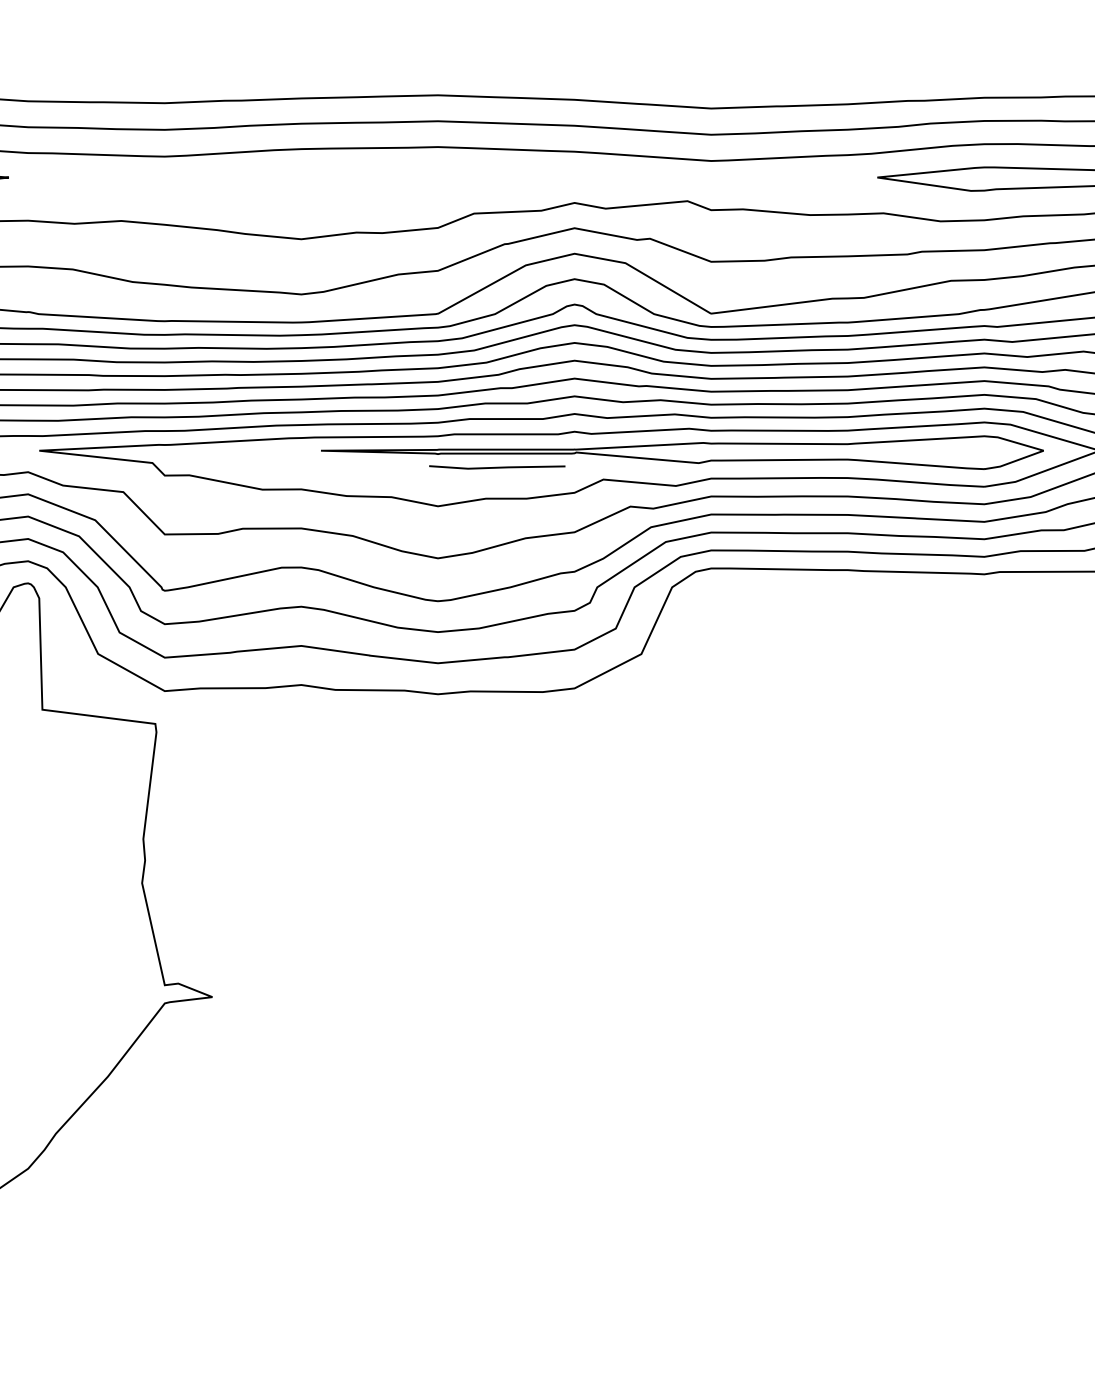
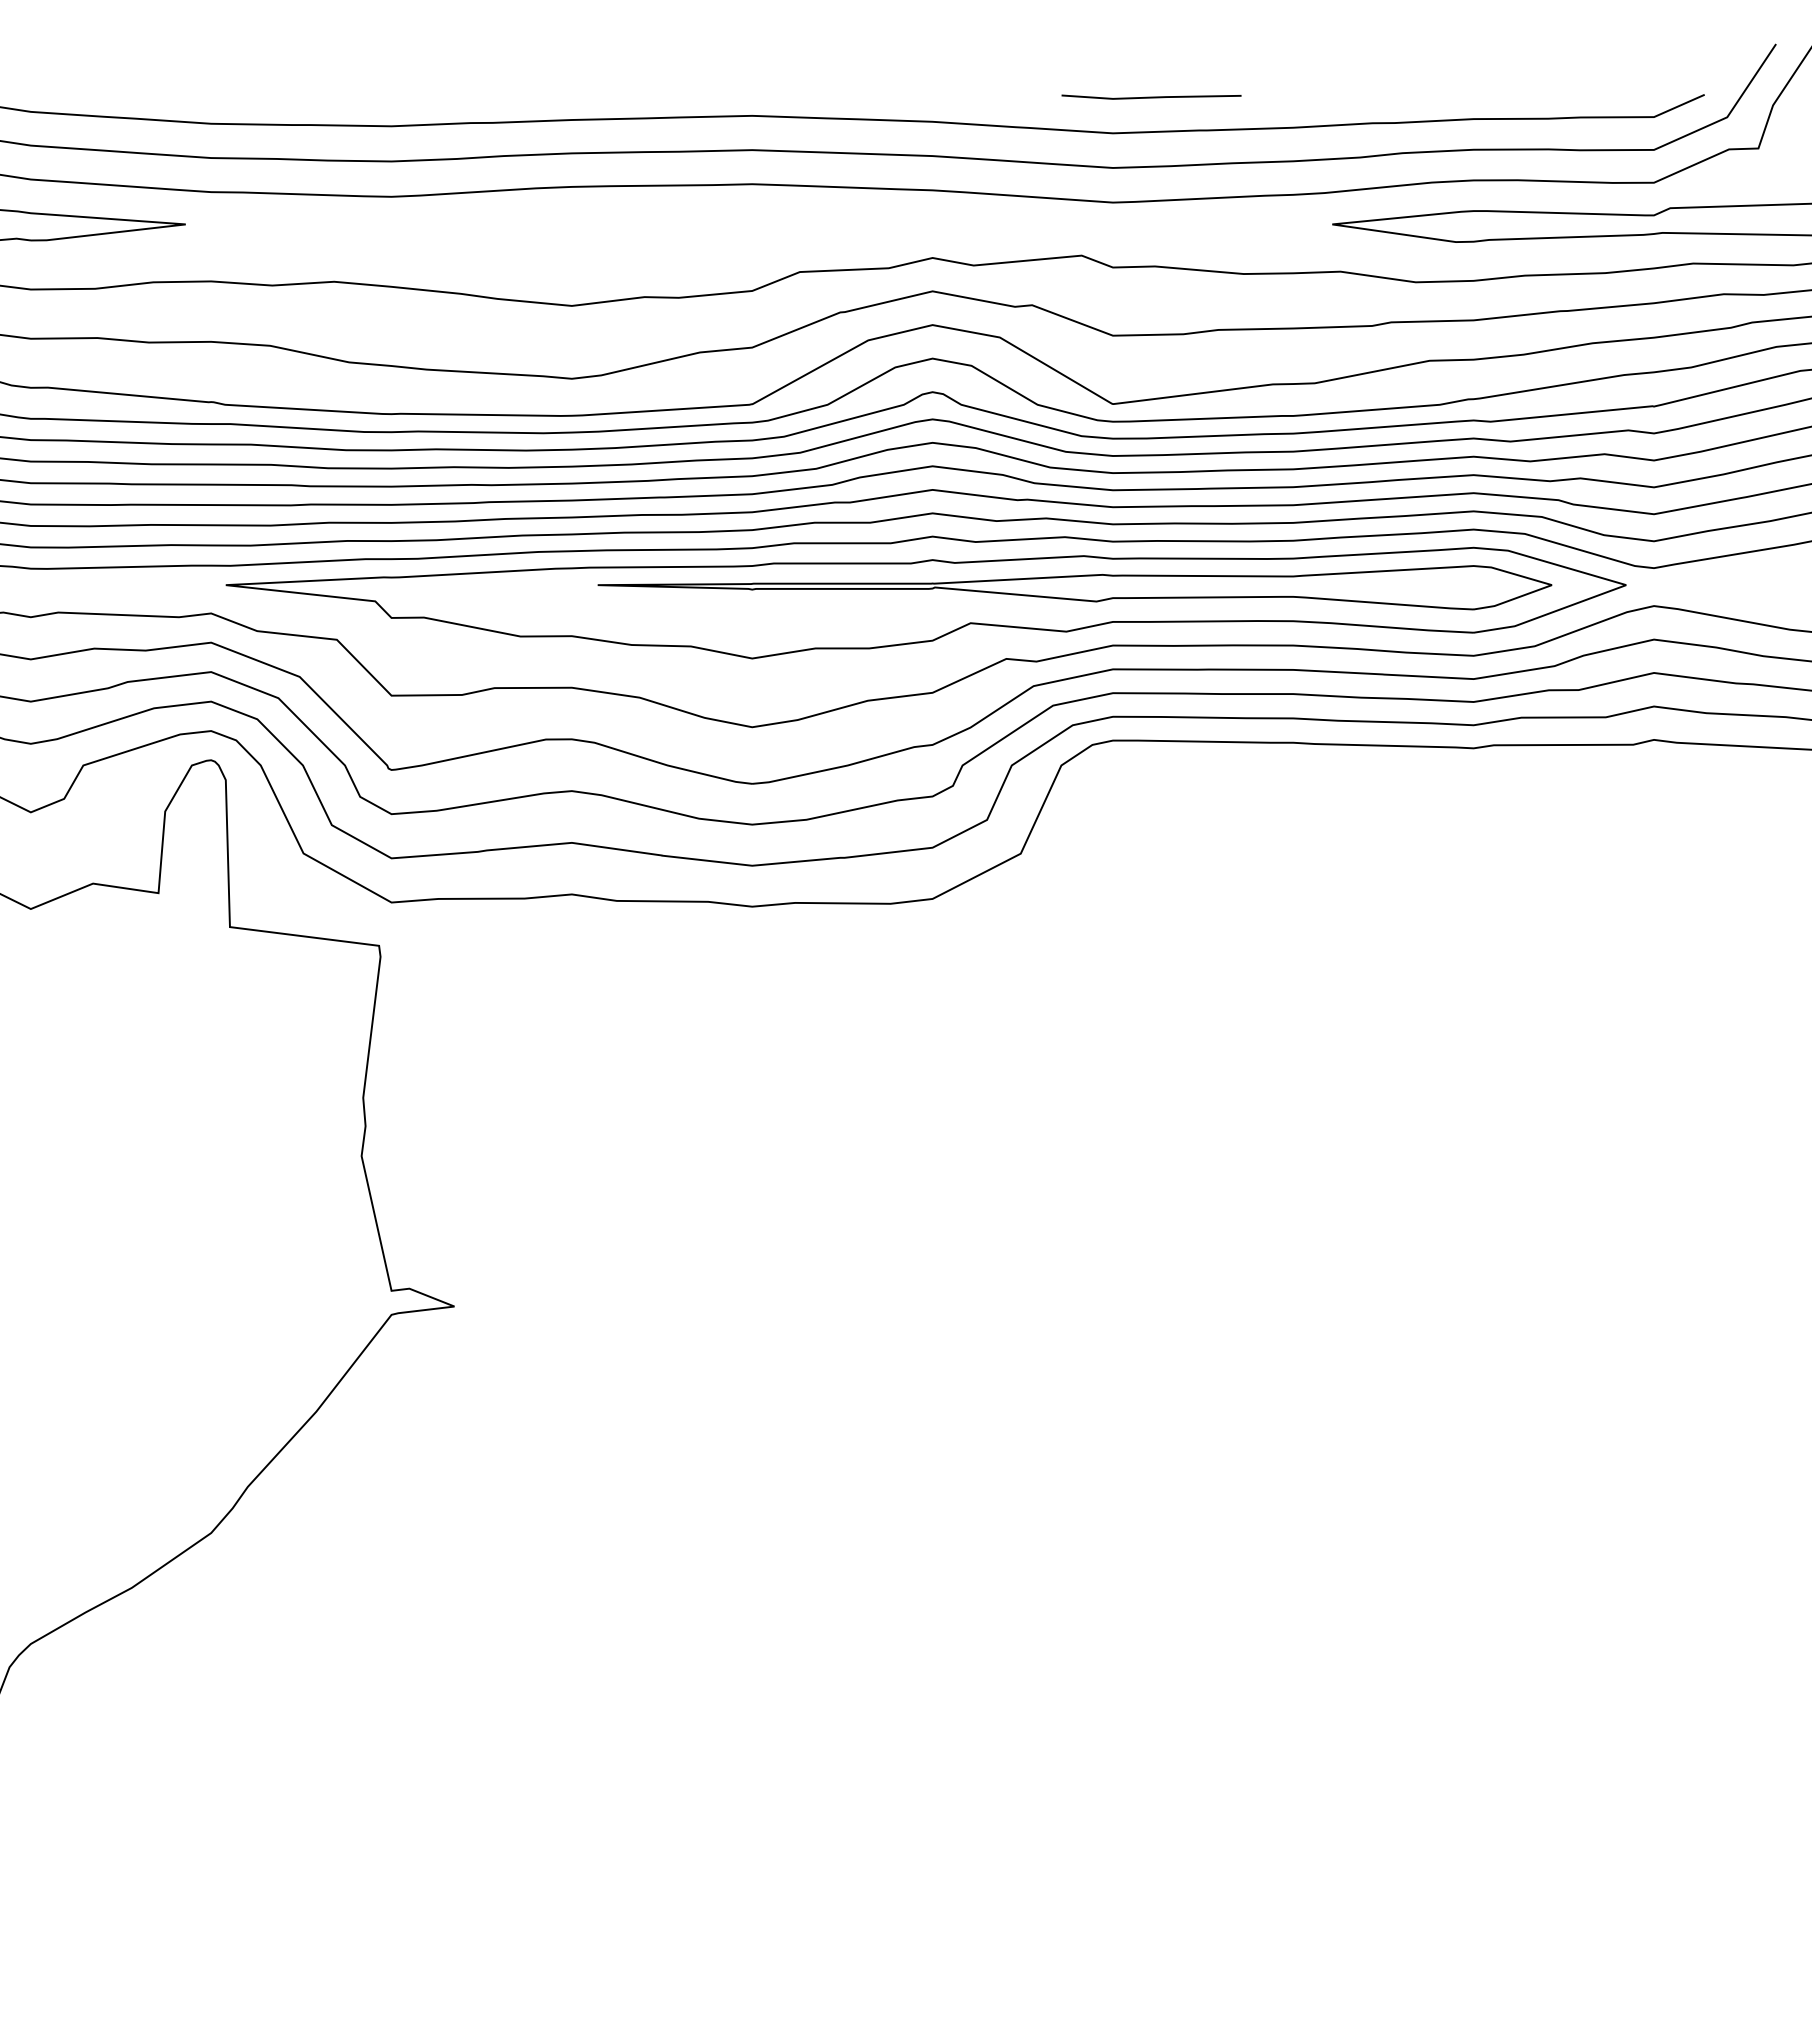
line: (497, 466) -> (1151, 96), moved

